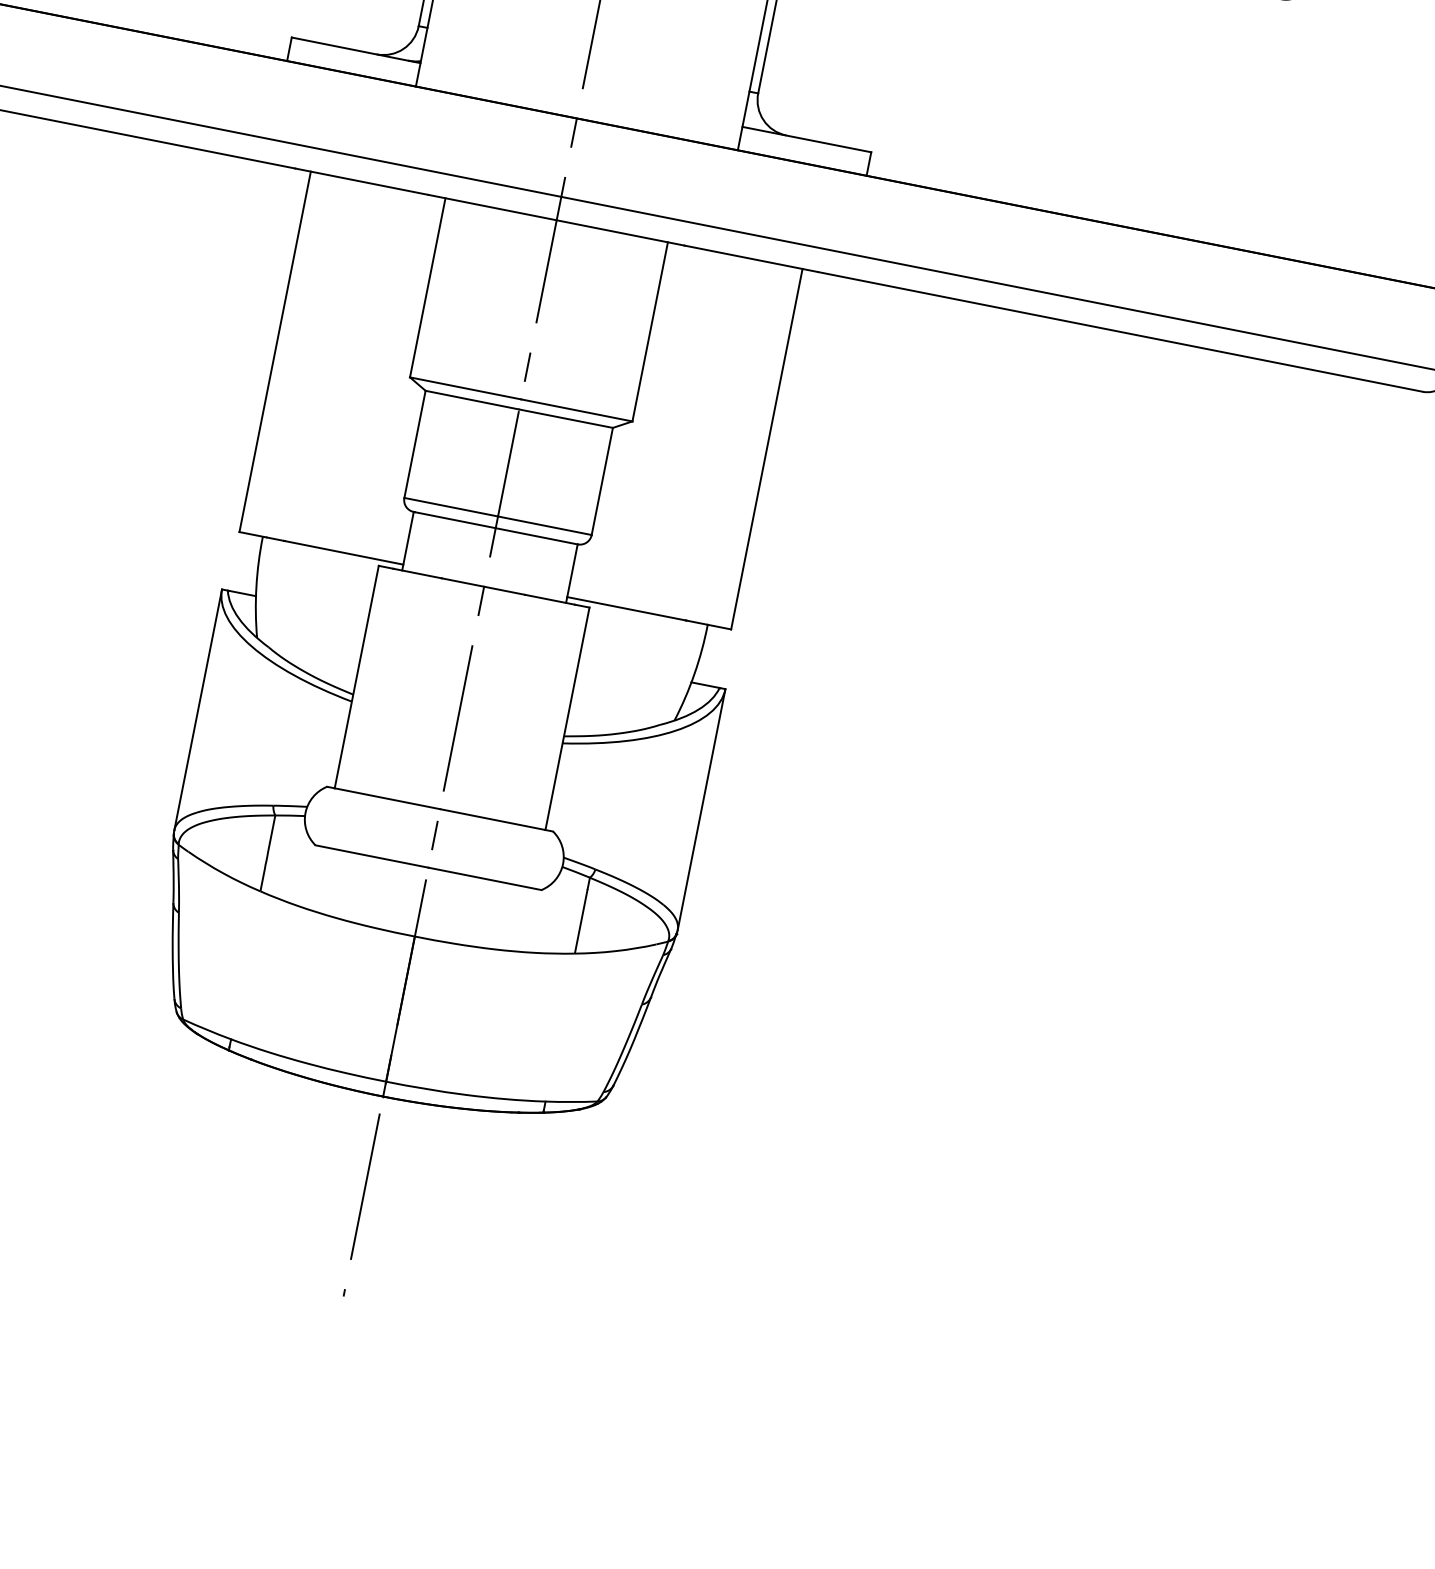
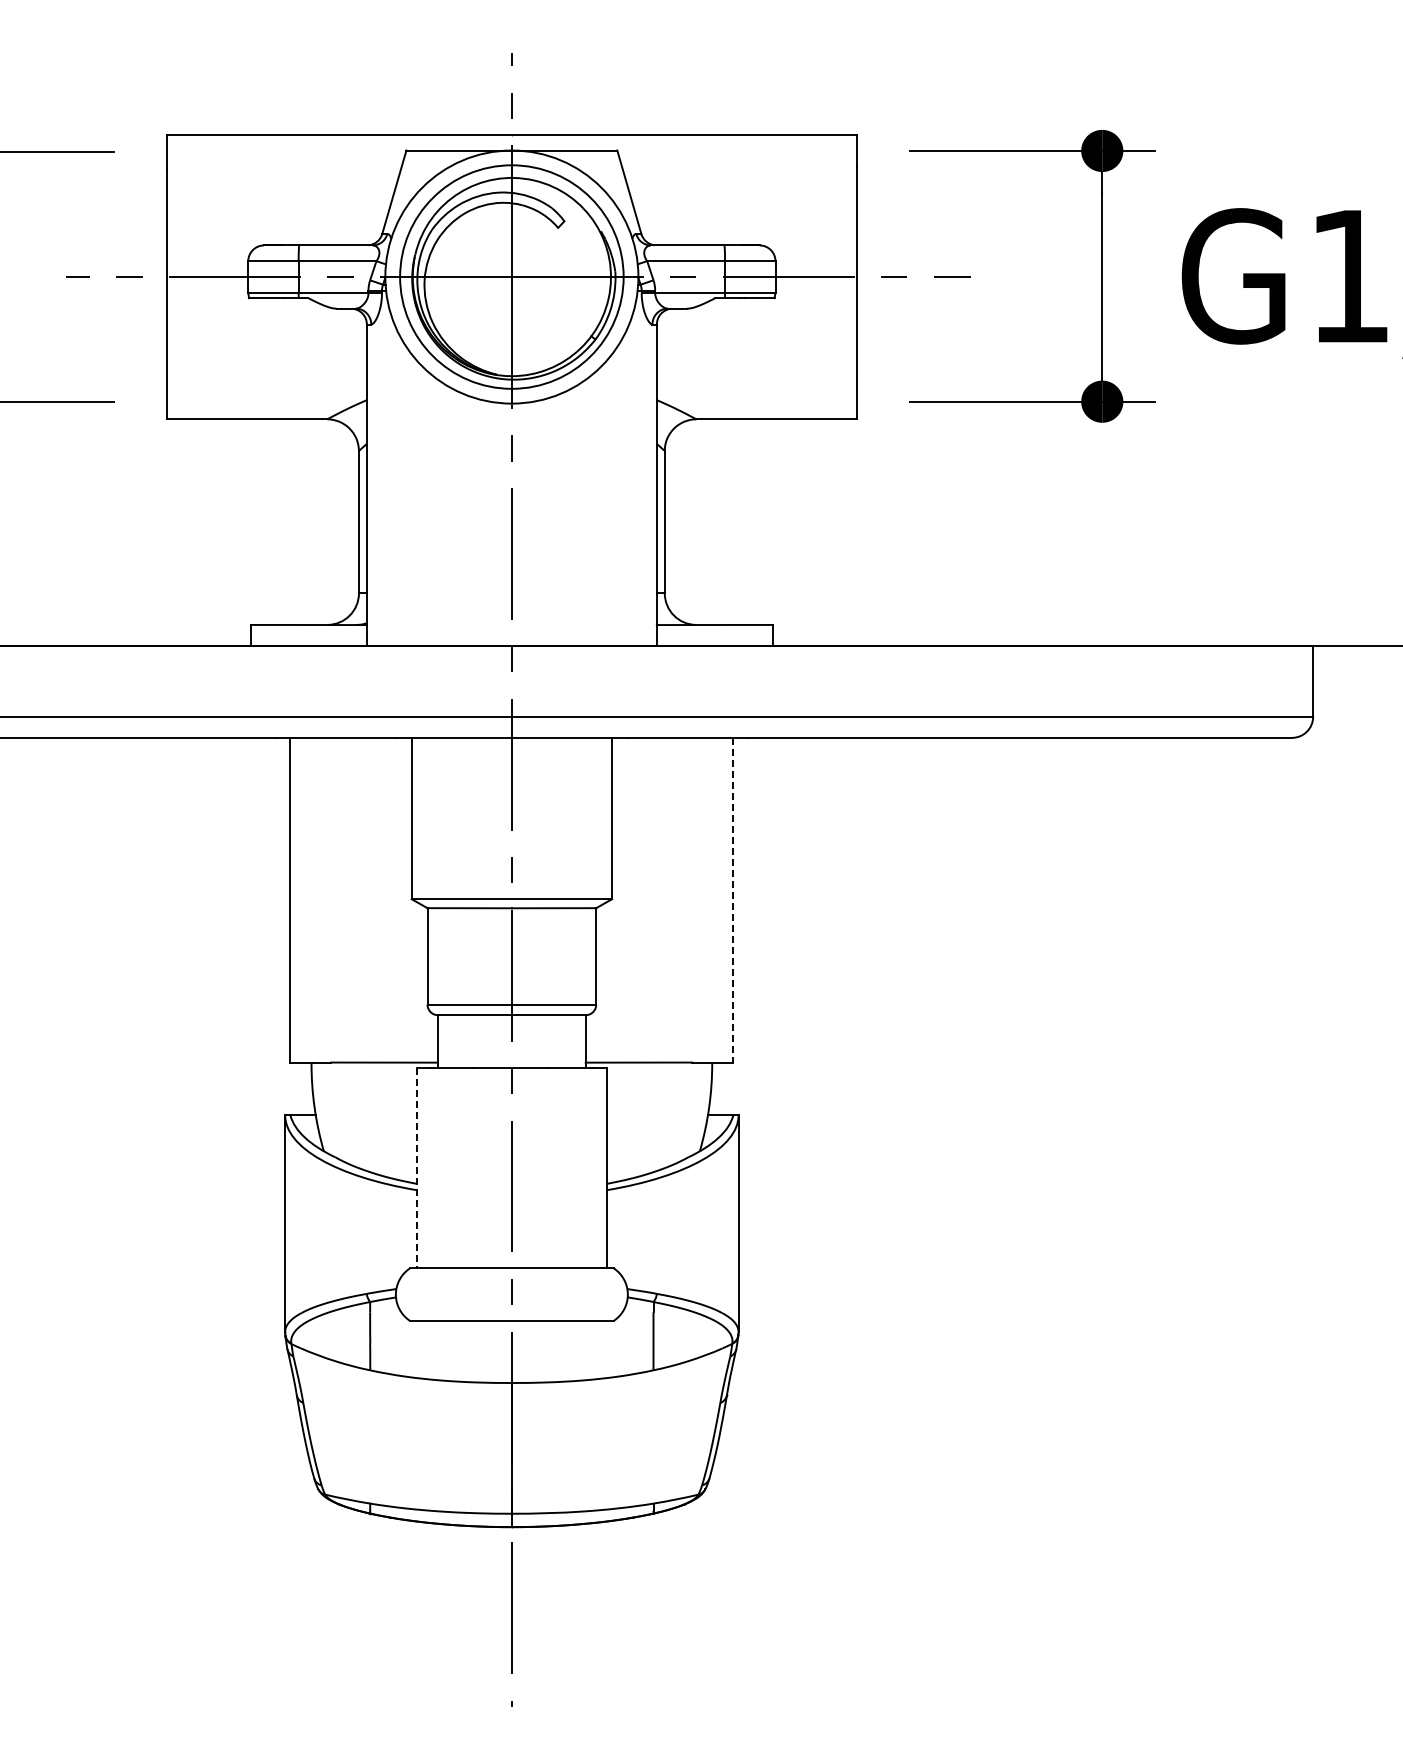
line: (767, 449) -> (733, 900), solid -> dashed
line: (356, 677) -> (416, 1168), solid -> dashed

